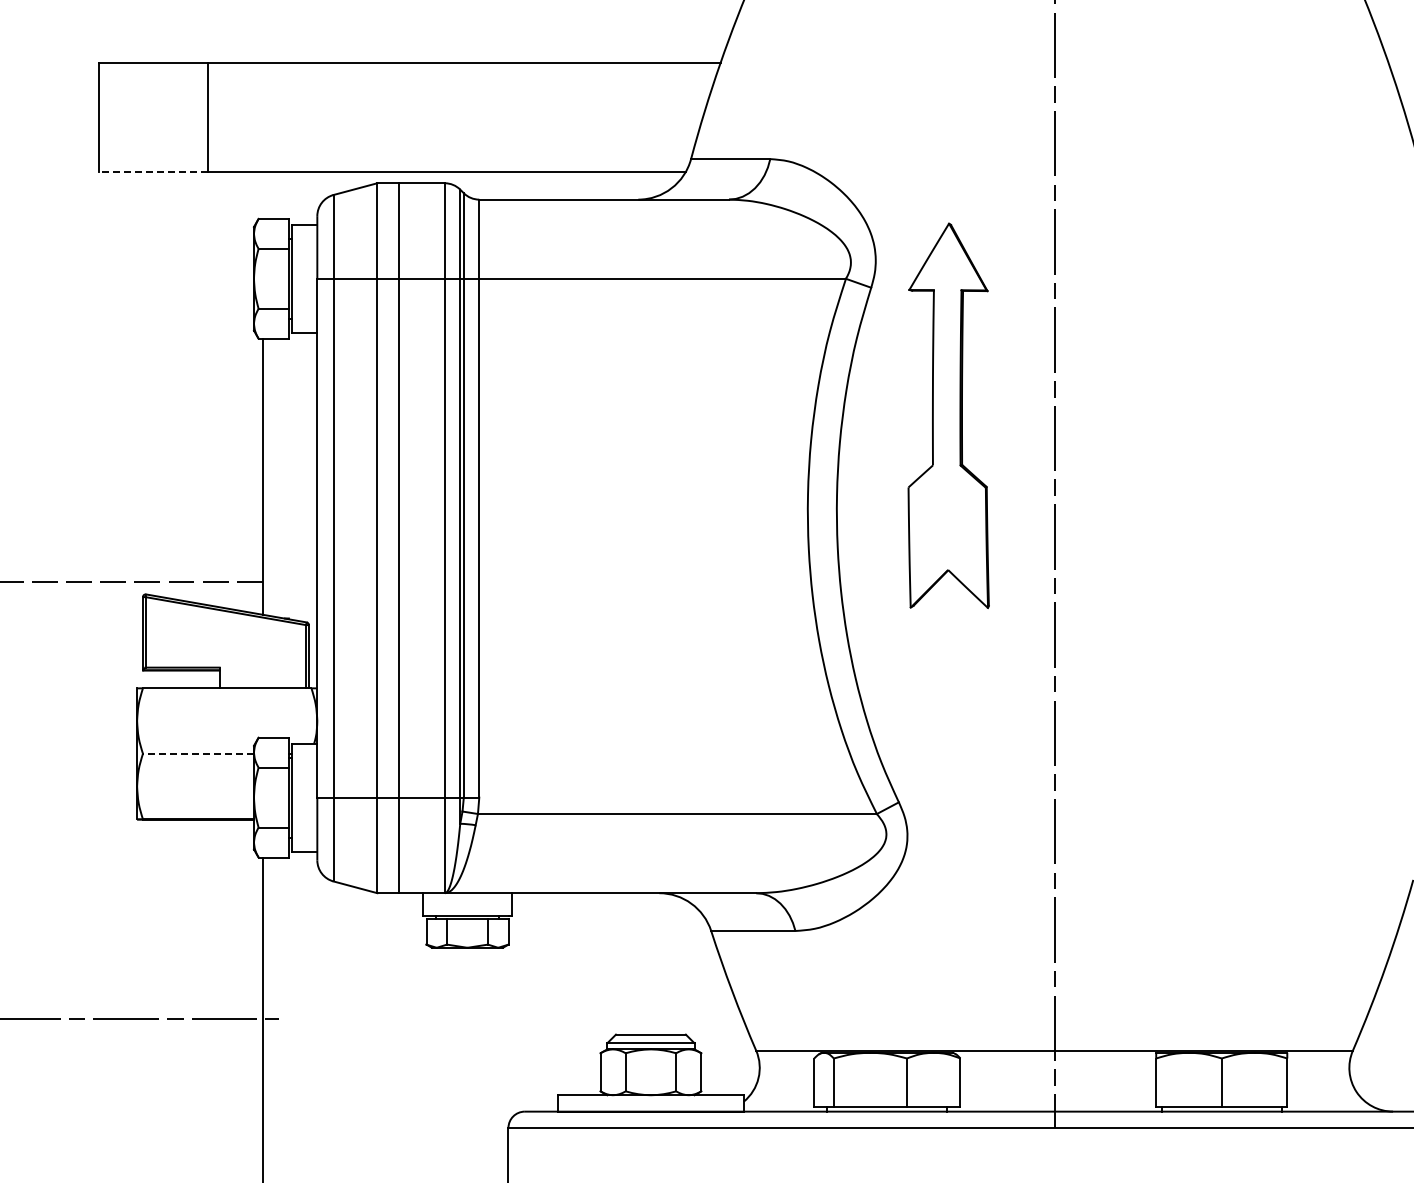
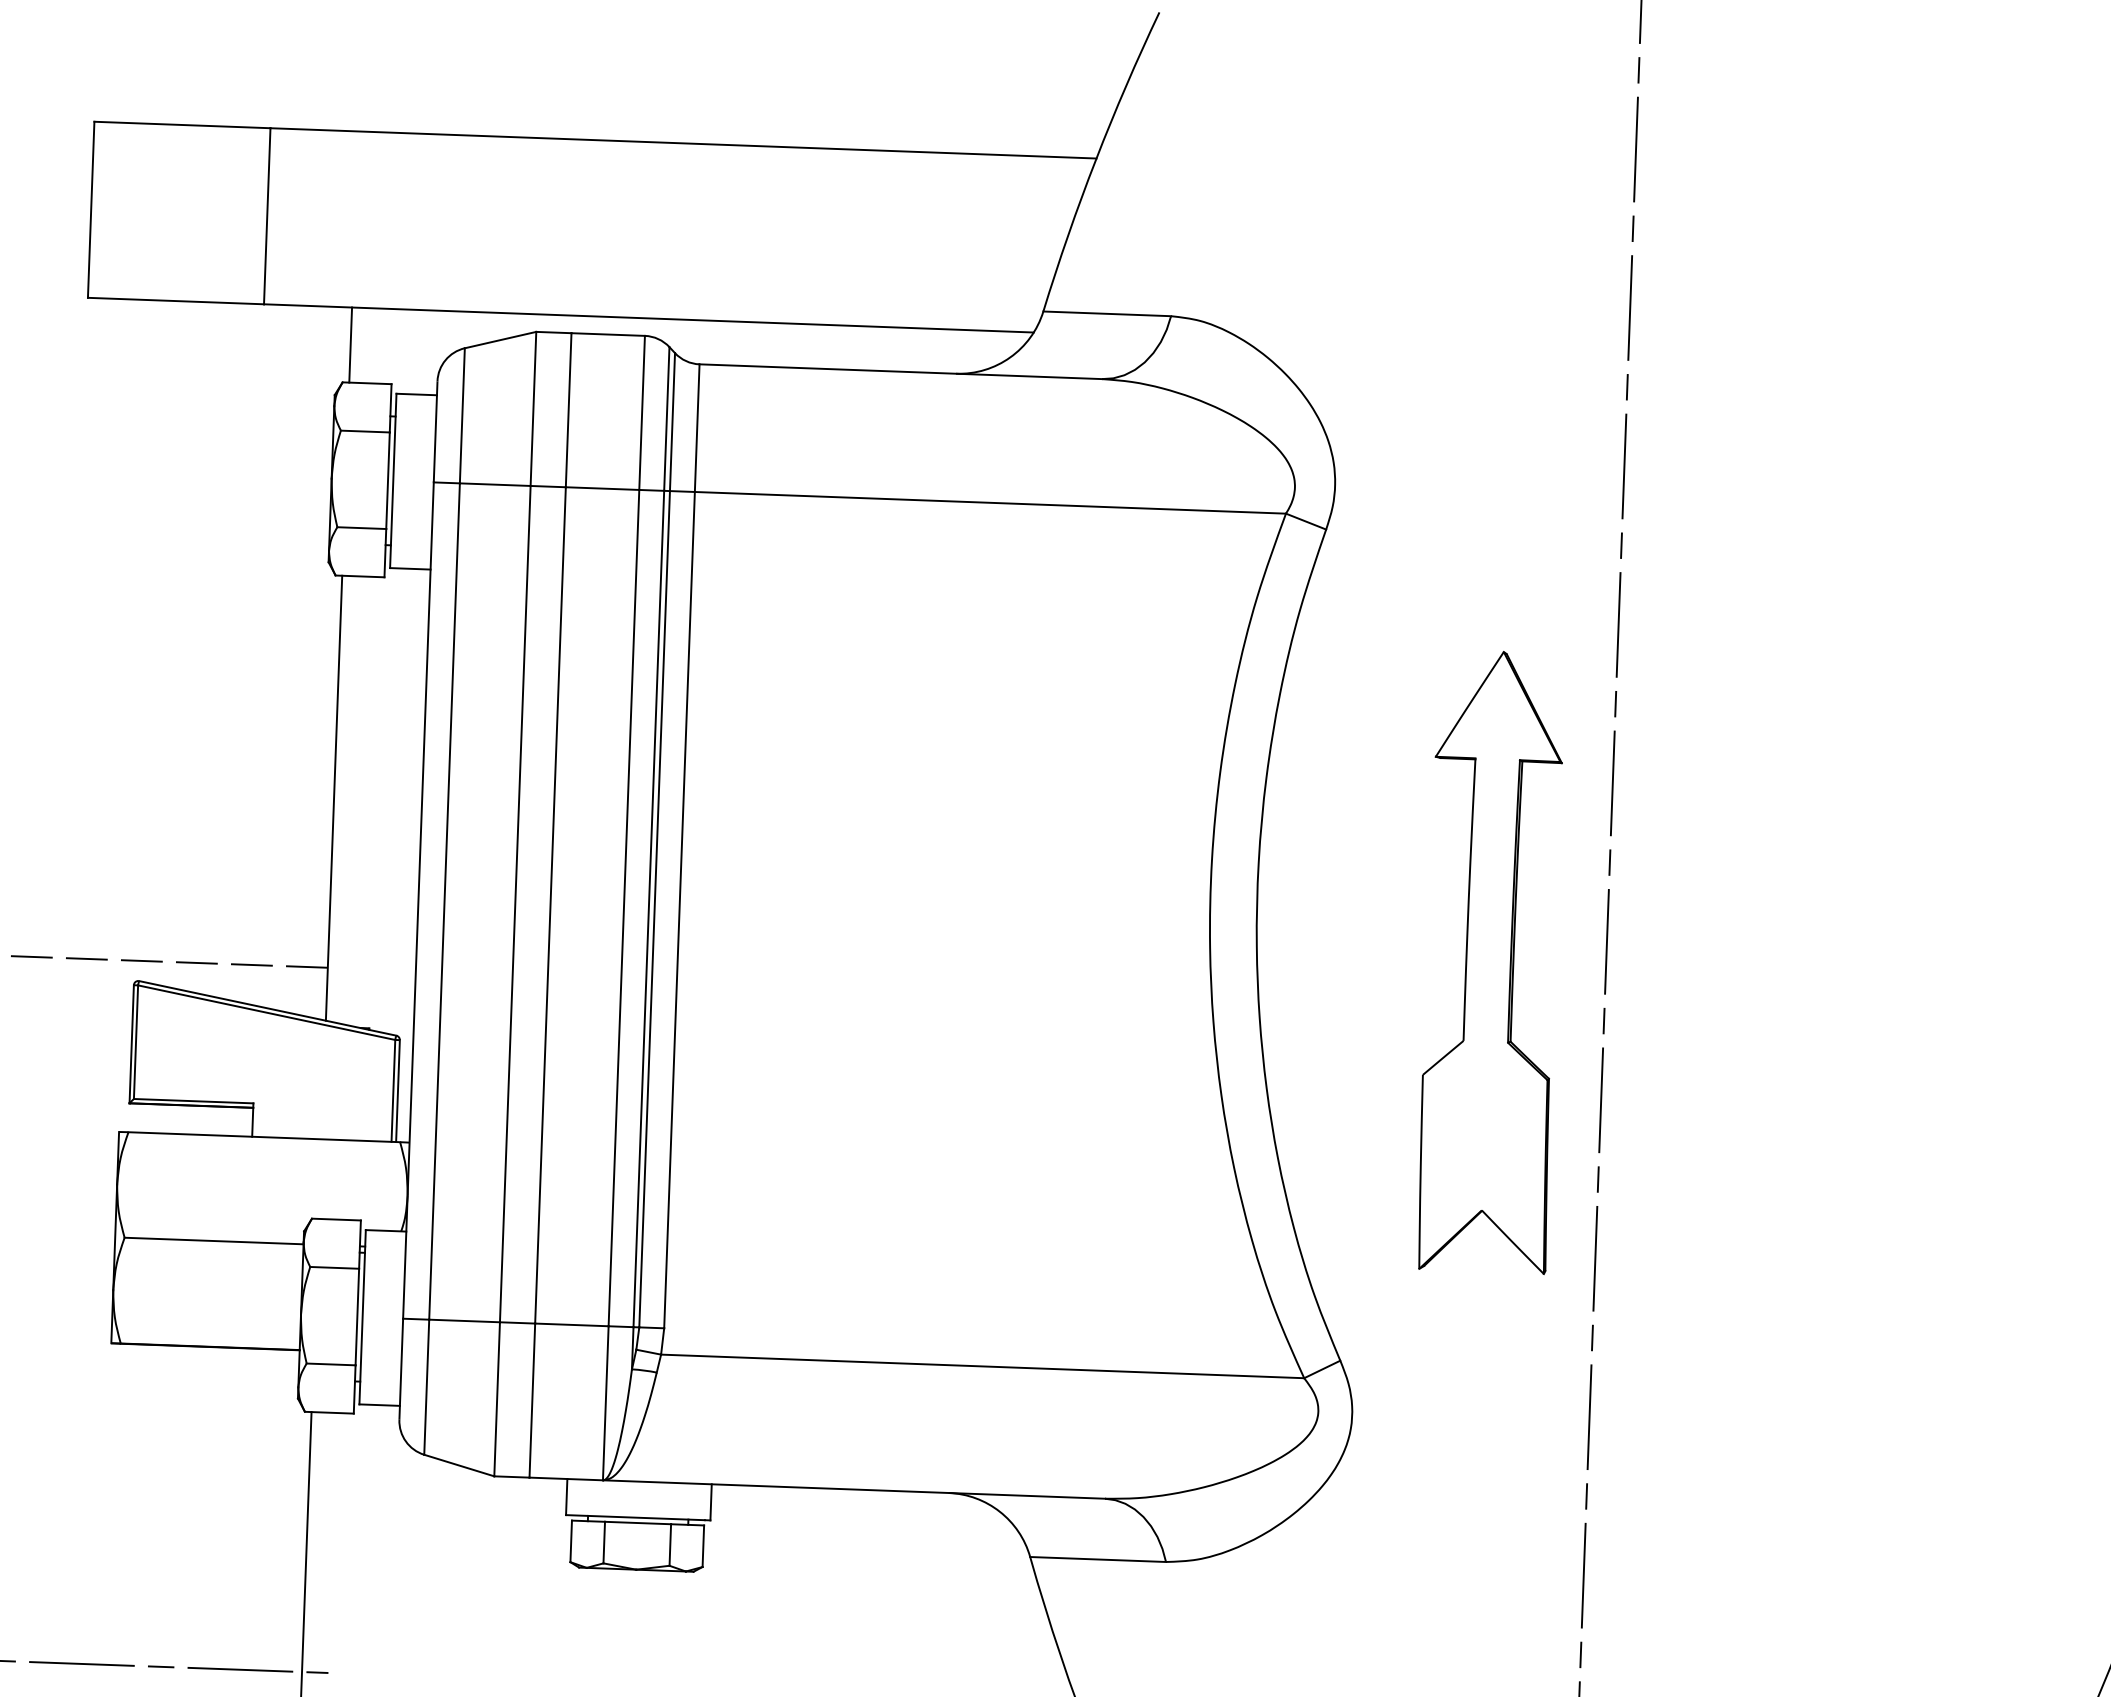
line: (153, 172) -> (175, 301), dashed -> solid
line: (262, 195) -> (350, 344), added
part: (948, 415) -> (1491, 961), moved
line: (198, 753) -> (214, 1240), dashed -> solid

